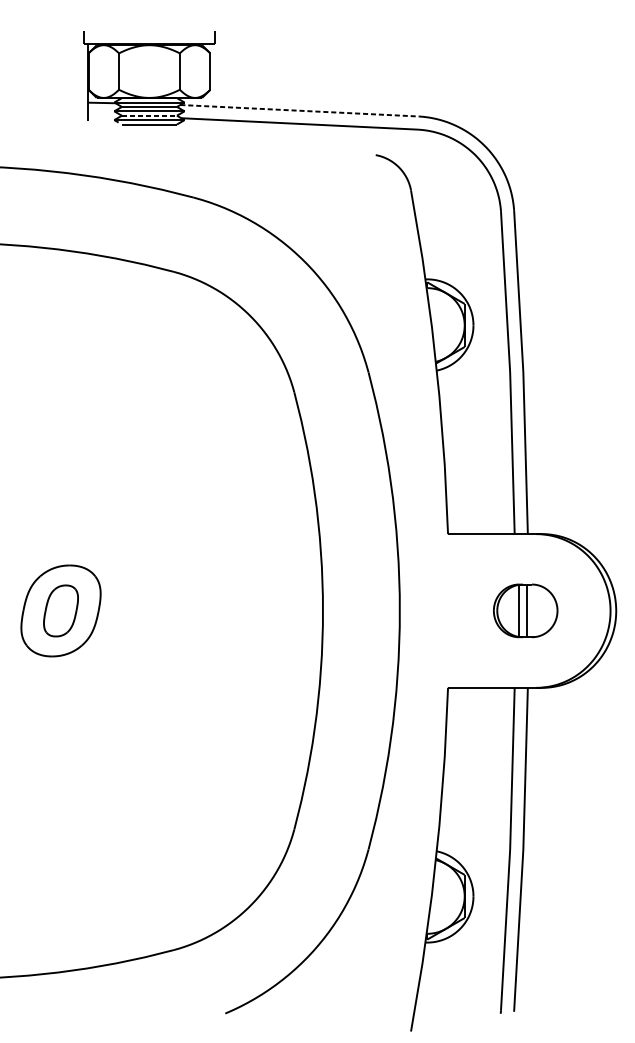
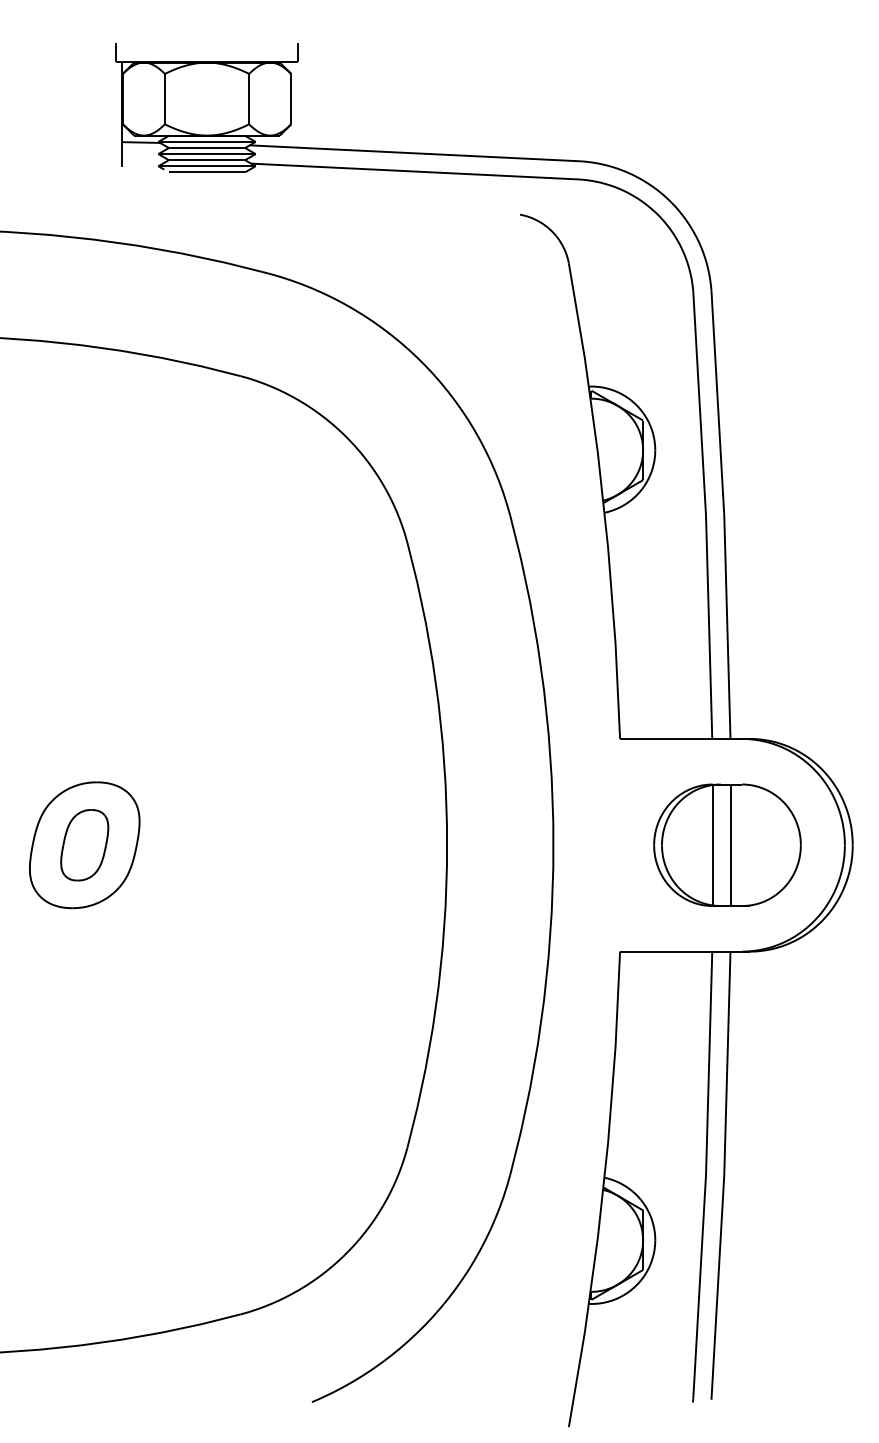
line: (300, 110) -> (415, 153), dashed -> solid
line: (149, 115) -> (207, 160), dashed -> solid
part: (525, 610) -> (727, 844), size x1.67

